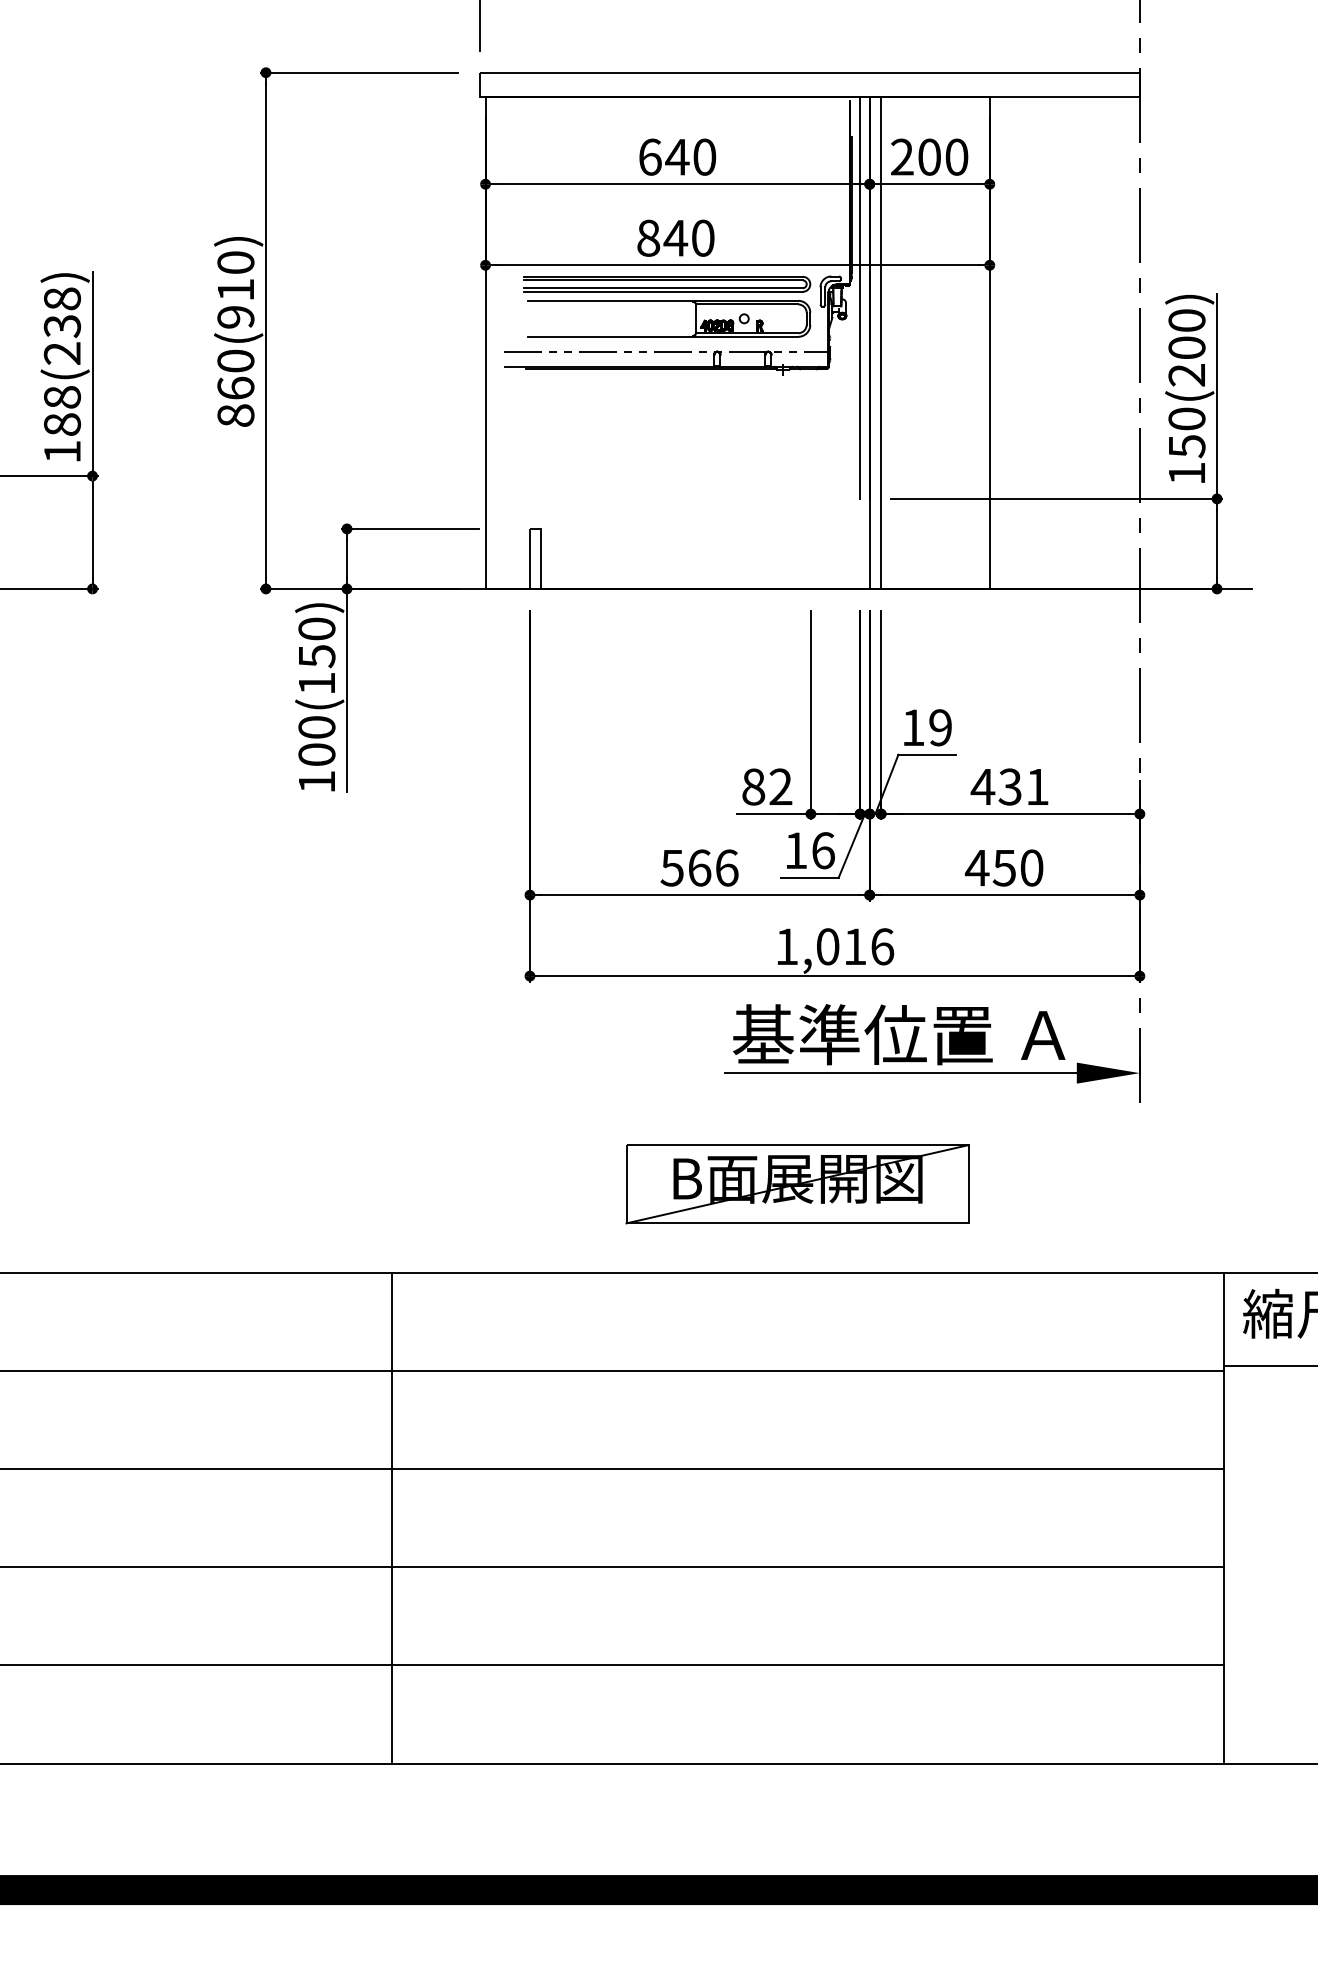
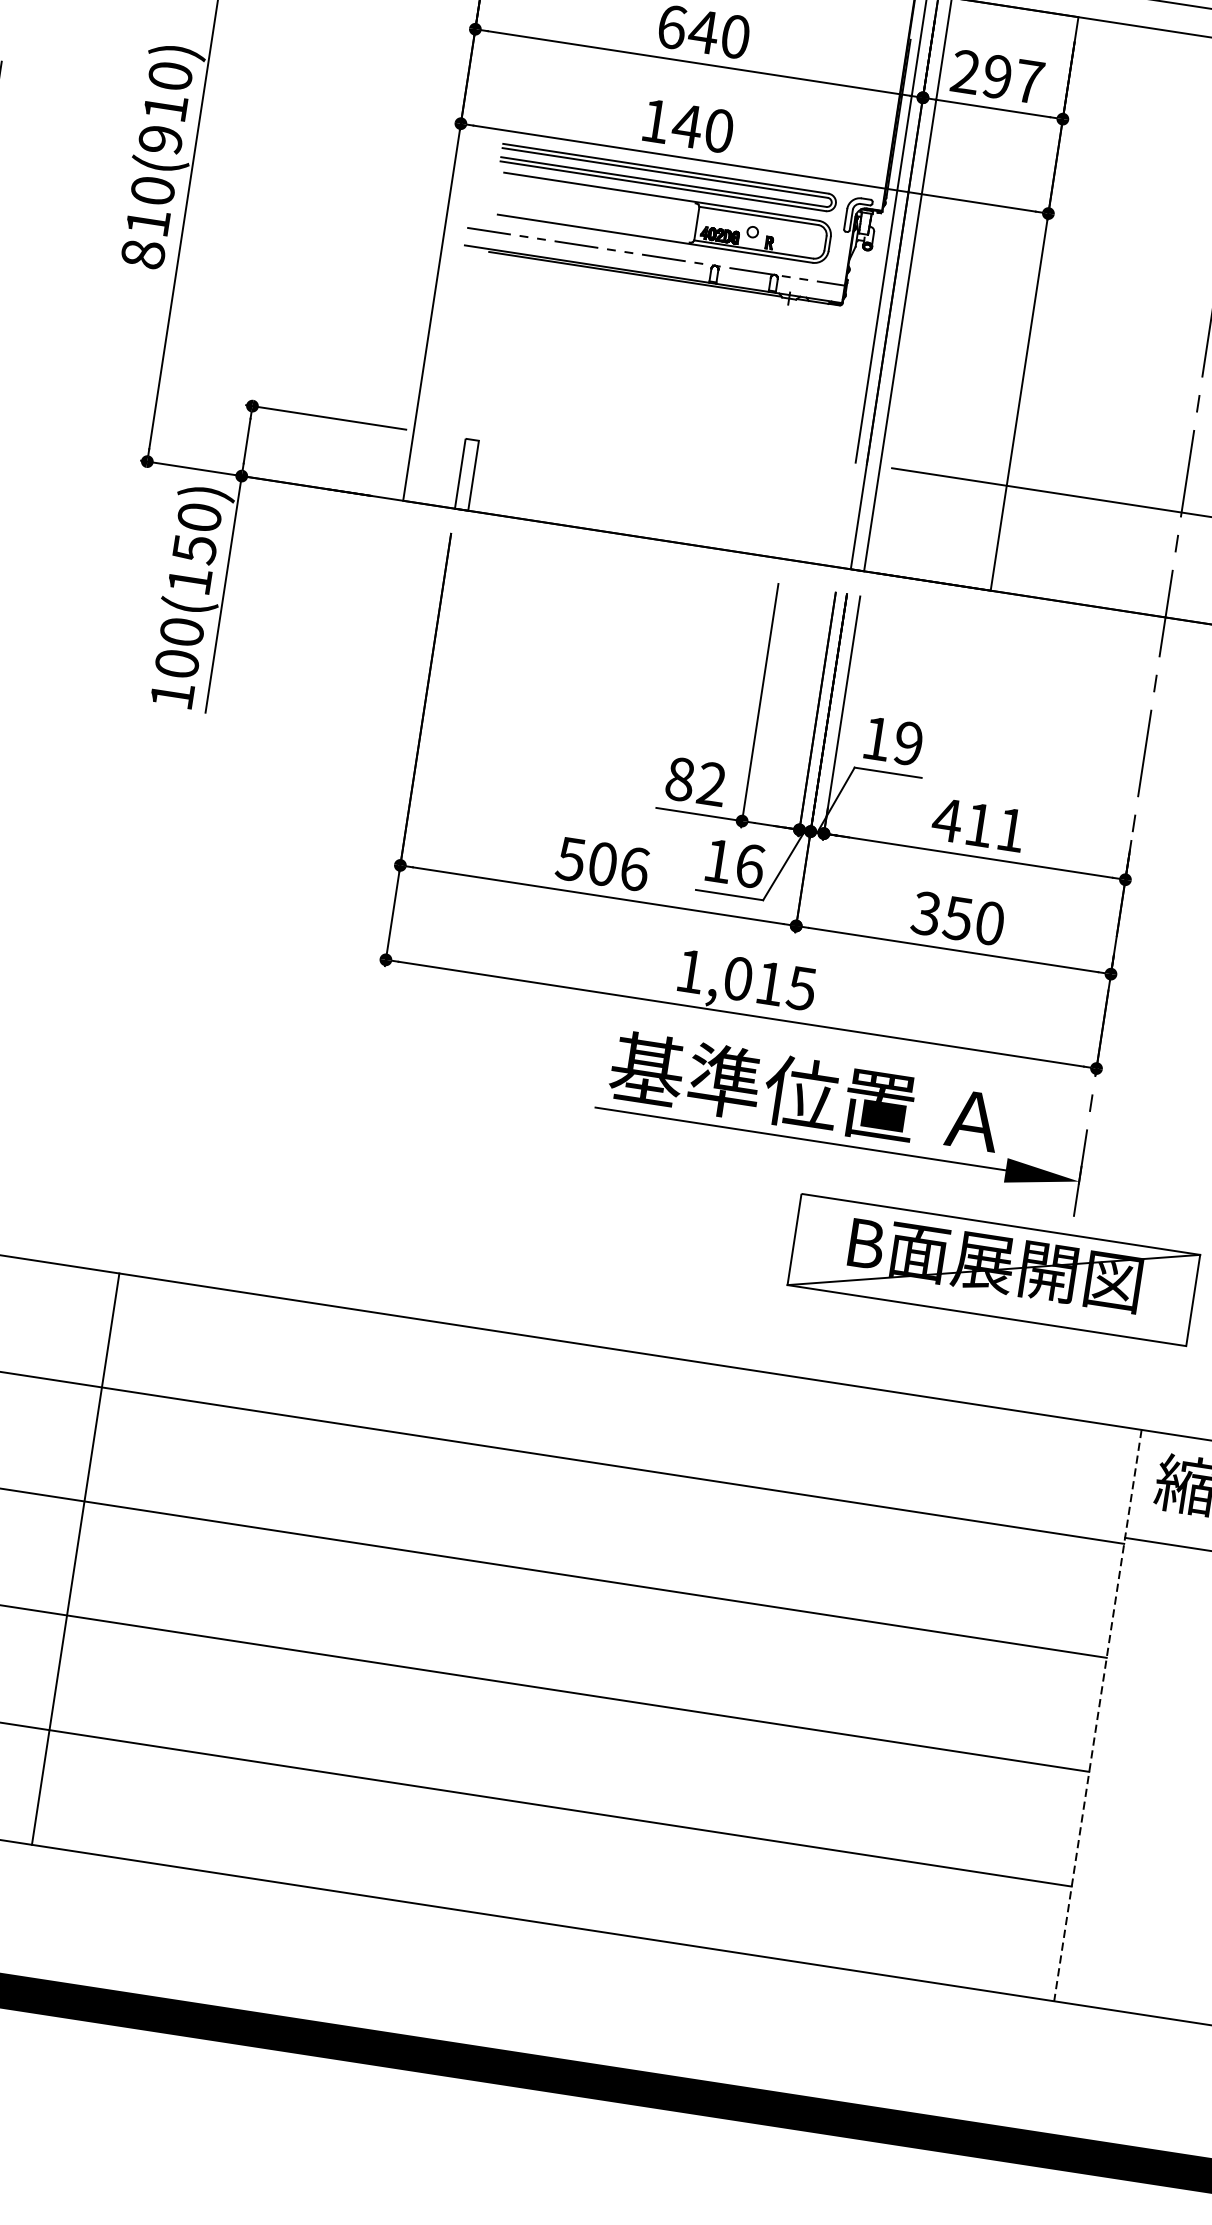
text: (943, 156) -> (1013, 78), 200 -> 297
text: (648, 237) -> (655, 120), 840 -> 140
text: (235, 387) -> (147, 221), 860(910) -> 810(910)
text: (1009, 786) -> (978, 824), 431 -> 411
text: (699, 867) -> (602, 863), 566 -> 506
text: (976, 867) -> (925, 912), 450 -> 350
text: (882, 946) -> (801, 988), 1,016 -> 1,015
part: (797, 1184) -> (993, 1270), moved
line: (391, 1518) -> (75, 1559), moved
line: (1224, 1519) -> (1098, 1716), solid -> dashed

